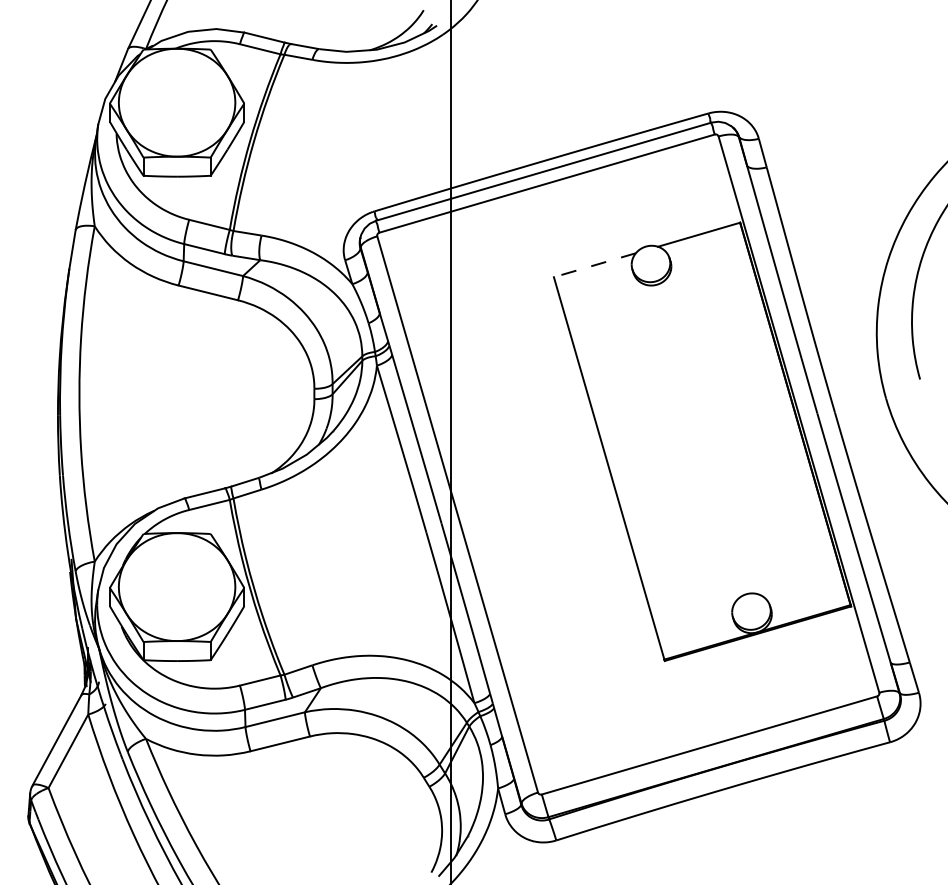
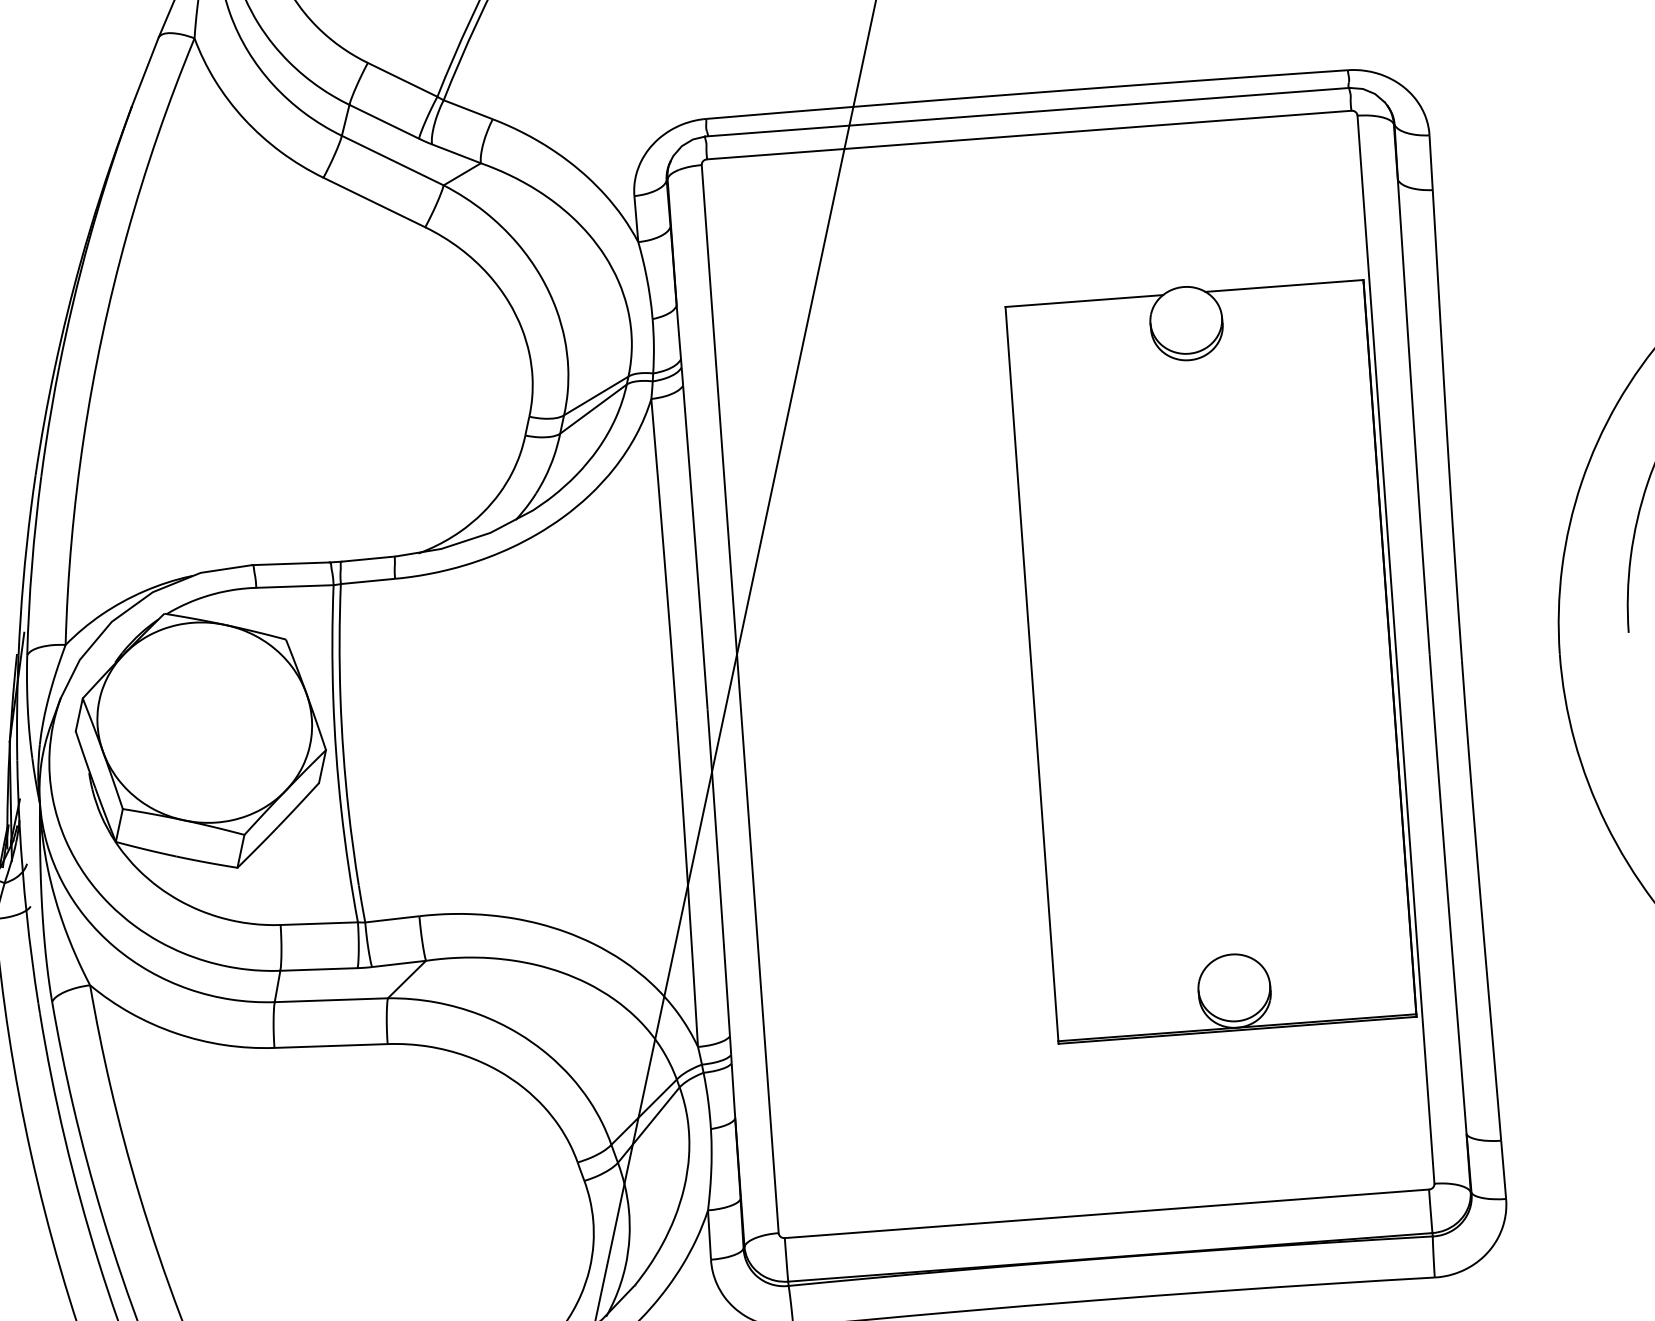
line: (594, 265) -> (1083, 301), dashed -> solid

